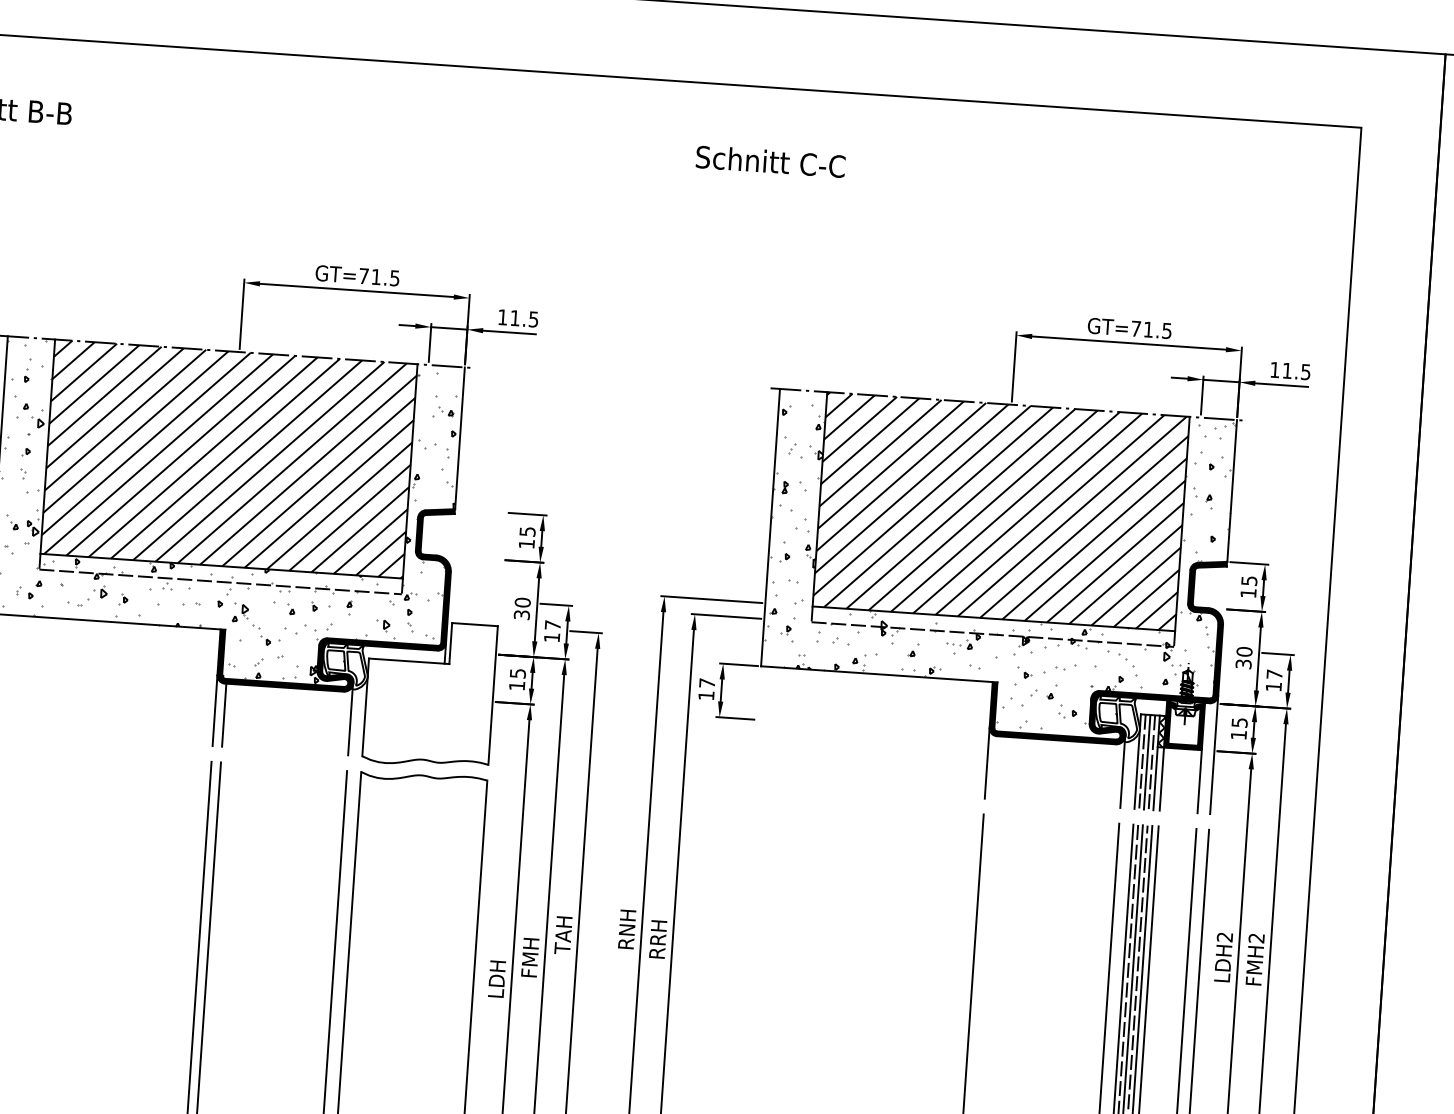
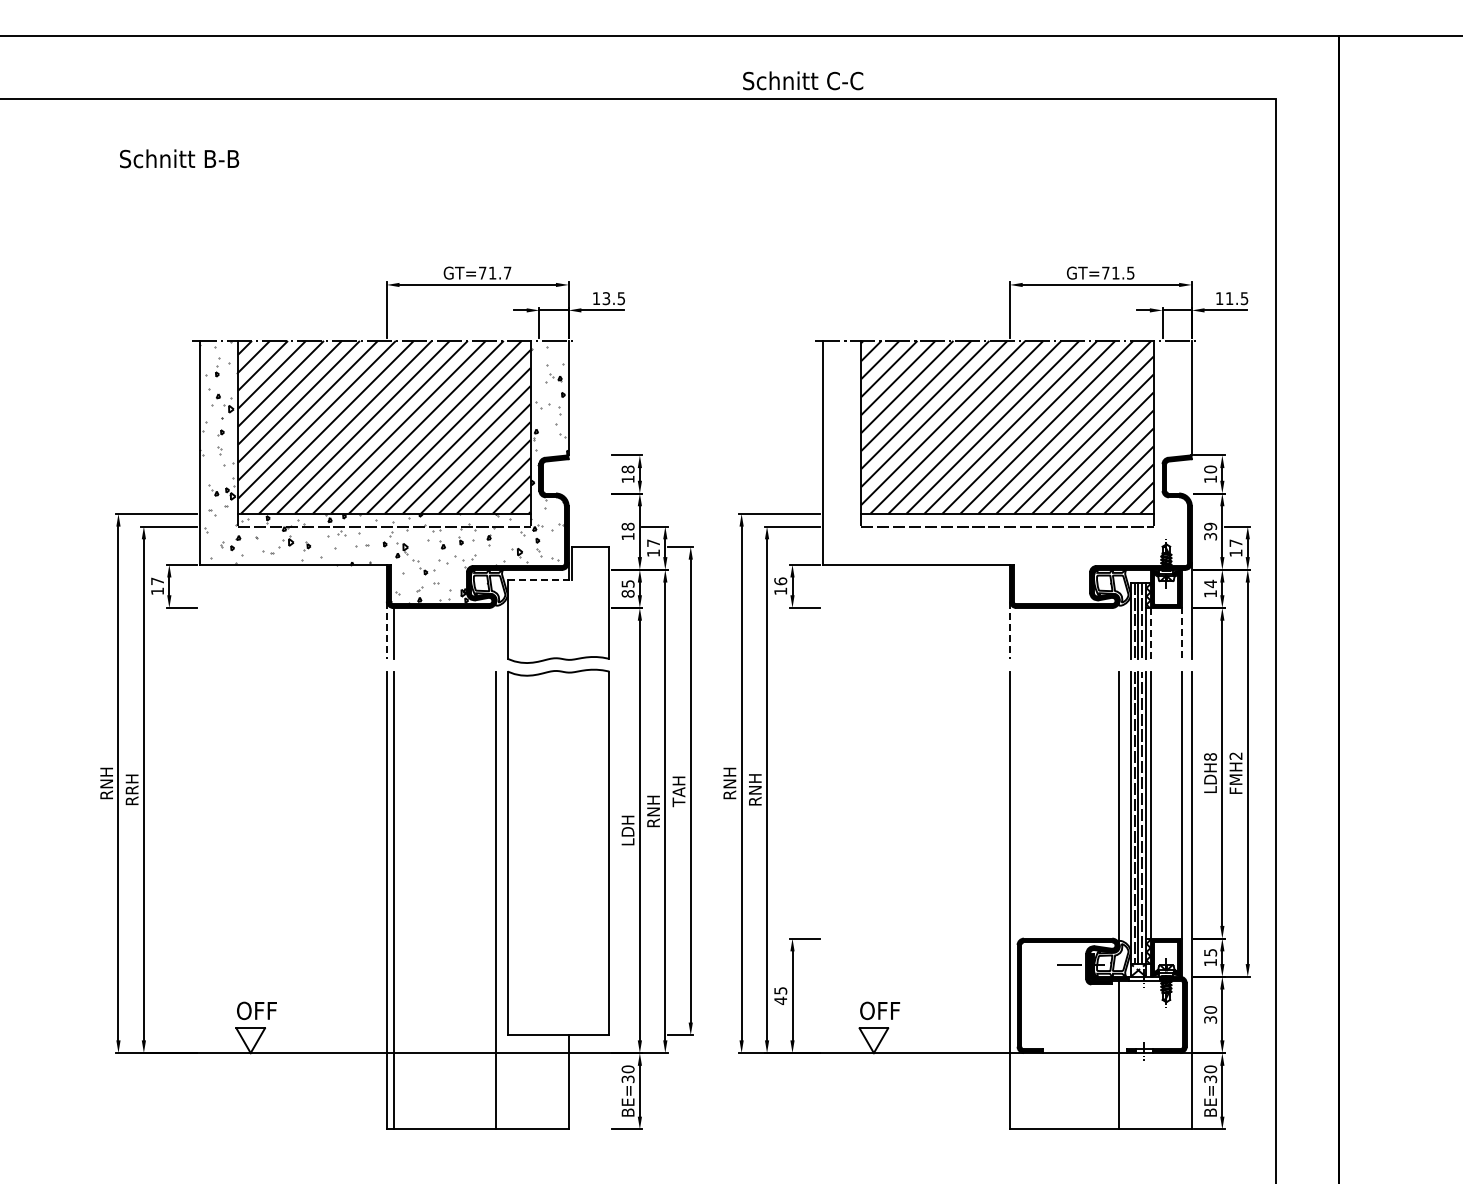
text: (771, 161) -> (803, 80), moved
text: (394, 277) -> (507, 272), GT=71.5 -> GT=71.7
text: (515, 318) -> (606, 298), 11.5 -> 13.5
text: (526, 531) -> (627, 469), 15 -> 18
hatch: (997, 566) -> (1007, 471), removed
text: (1249, 581) -> (1210, 469), 15 -> 10
text: (521, 608) -> (627, 531), 30 -> 18
text: (1244, 651) -> (1210, 526), 30 -> 39
line: (409, 661) -> (540, 580), solid -> dashed
text: (706, 683) -> (780, 581), 17 -> 16
text: (516, 685) -> (627, 593), 15 -> 85
line: (214, 710) -> (386, 630), solid -> dashed
line: (351, 718) -> (496, 629), removed
text: (1239, 722) -> (1210, 583), 15 -> 14
line: (986, 763) -> (1009, 630), solid -> dashed
line: (1122, 771) -> (1119, 629), removed
line: (1162, 779) -> (1151, 633), solid -> dashed
line: (1199, 781) -> (1181, 633), solid -> dashed
text: (1225, 936) -> (1210, 756), LDH2 -> LDH8
text: (658, 939) -> (755, 789), RRH -> RNH
text: (529, 965) -> (653, 817), FMH -> RNH

